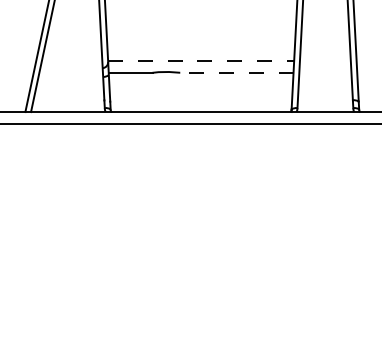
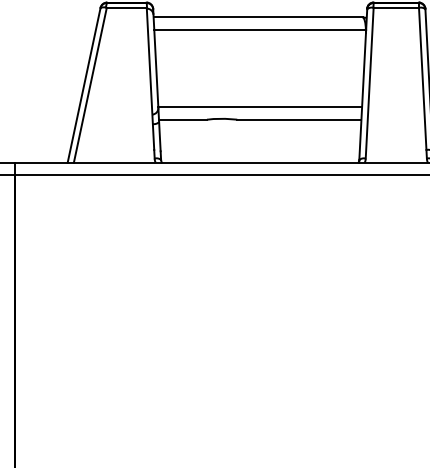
line: (201, 61) -> (260, 107), dashed -> solid
line: (236, 72) -> (298, 119), dashed -> solid

